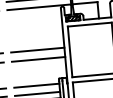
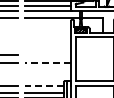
line: (37, 50) -> (47, 55), removed
line: (37, 59) -> (47, 63), solid -> dashed
line: (36, 85) -> (44, 85), solid -> dashed

